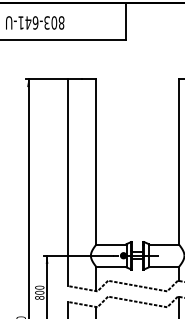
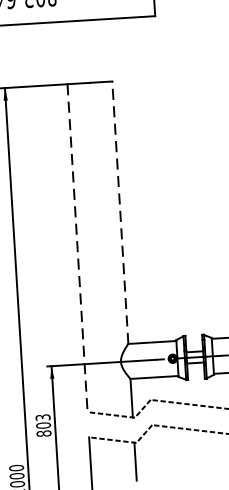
line: (96, 161) -> (120, 212), solid -> dashed
line: (67, 183) -> (76, 249), solid -> dashed
text: (39, 287) -> (42, 417), 800 -> 803

